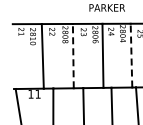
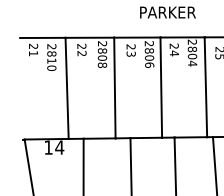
line: (73, 55) -> (115, 87), dashed -> solid
line: (131, 55) -> (205, 87), dashed -> solid
text: (37, 93) -> (58, 146), 11 -> 14

